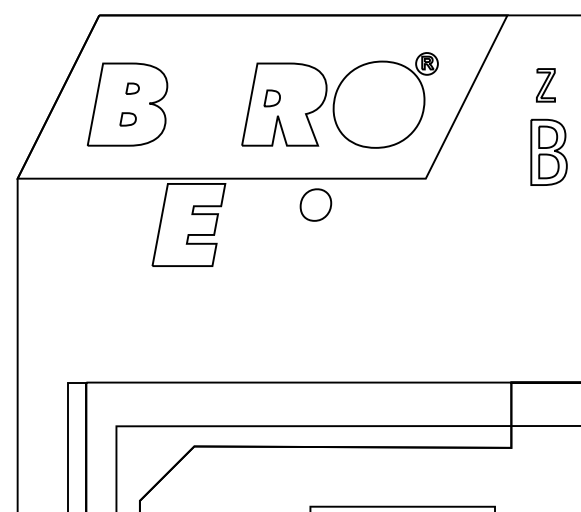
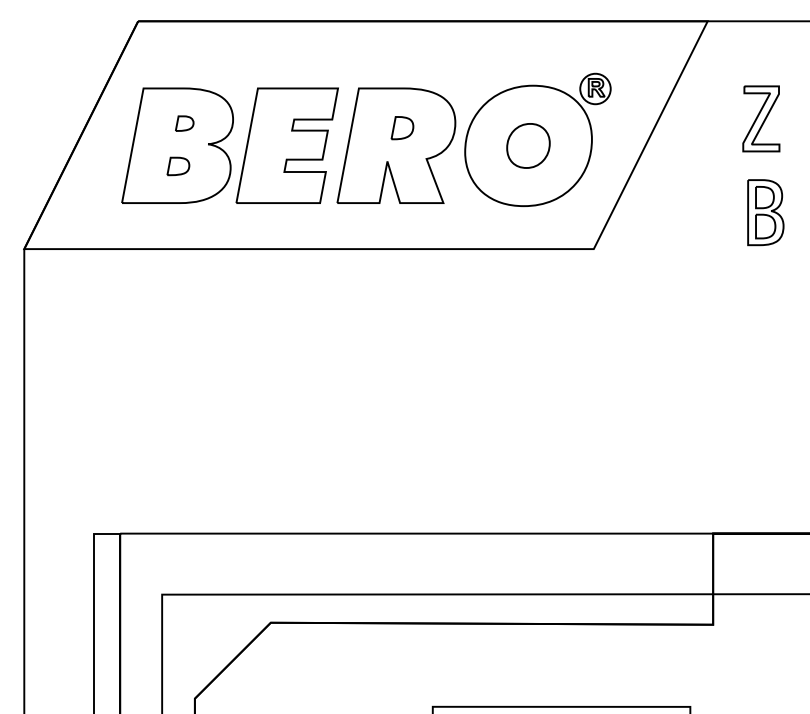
part: (546, 85) -> (761, 118), size x1.43
part: (272, 98) -> (402, 128), moved
part: (548, 152) -> (765, 212), size x0.71
part: (315, 204) -> (528, 145), moved
part: (188, 224) -> (286, 145), moved

